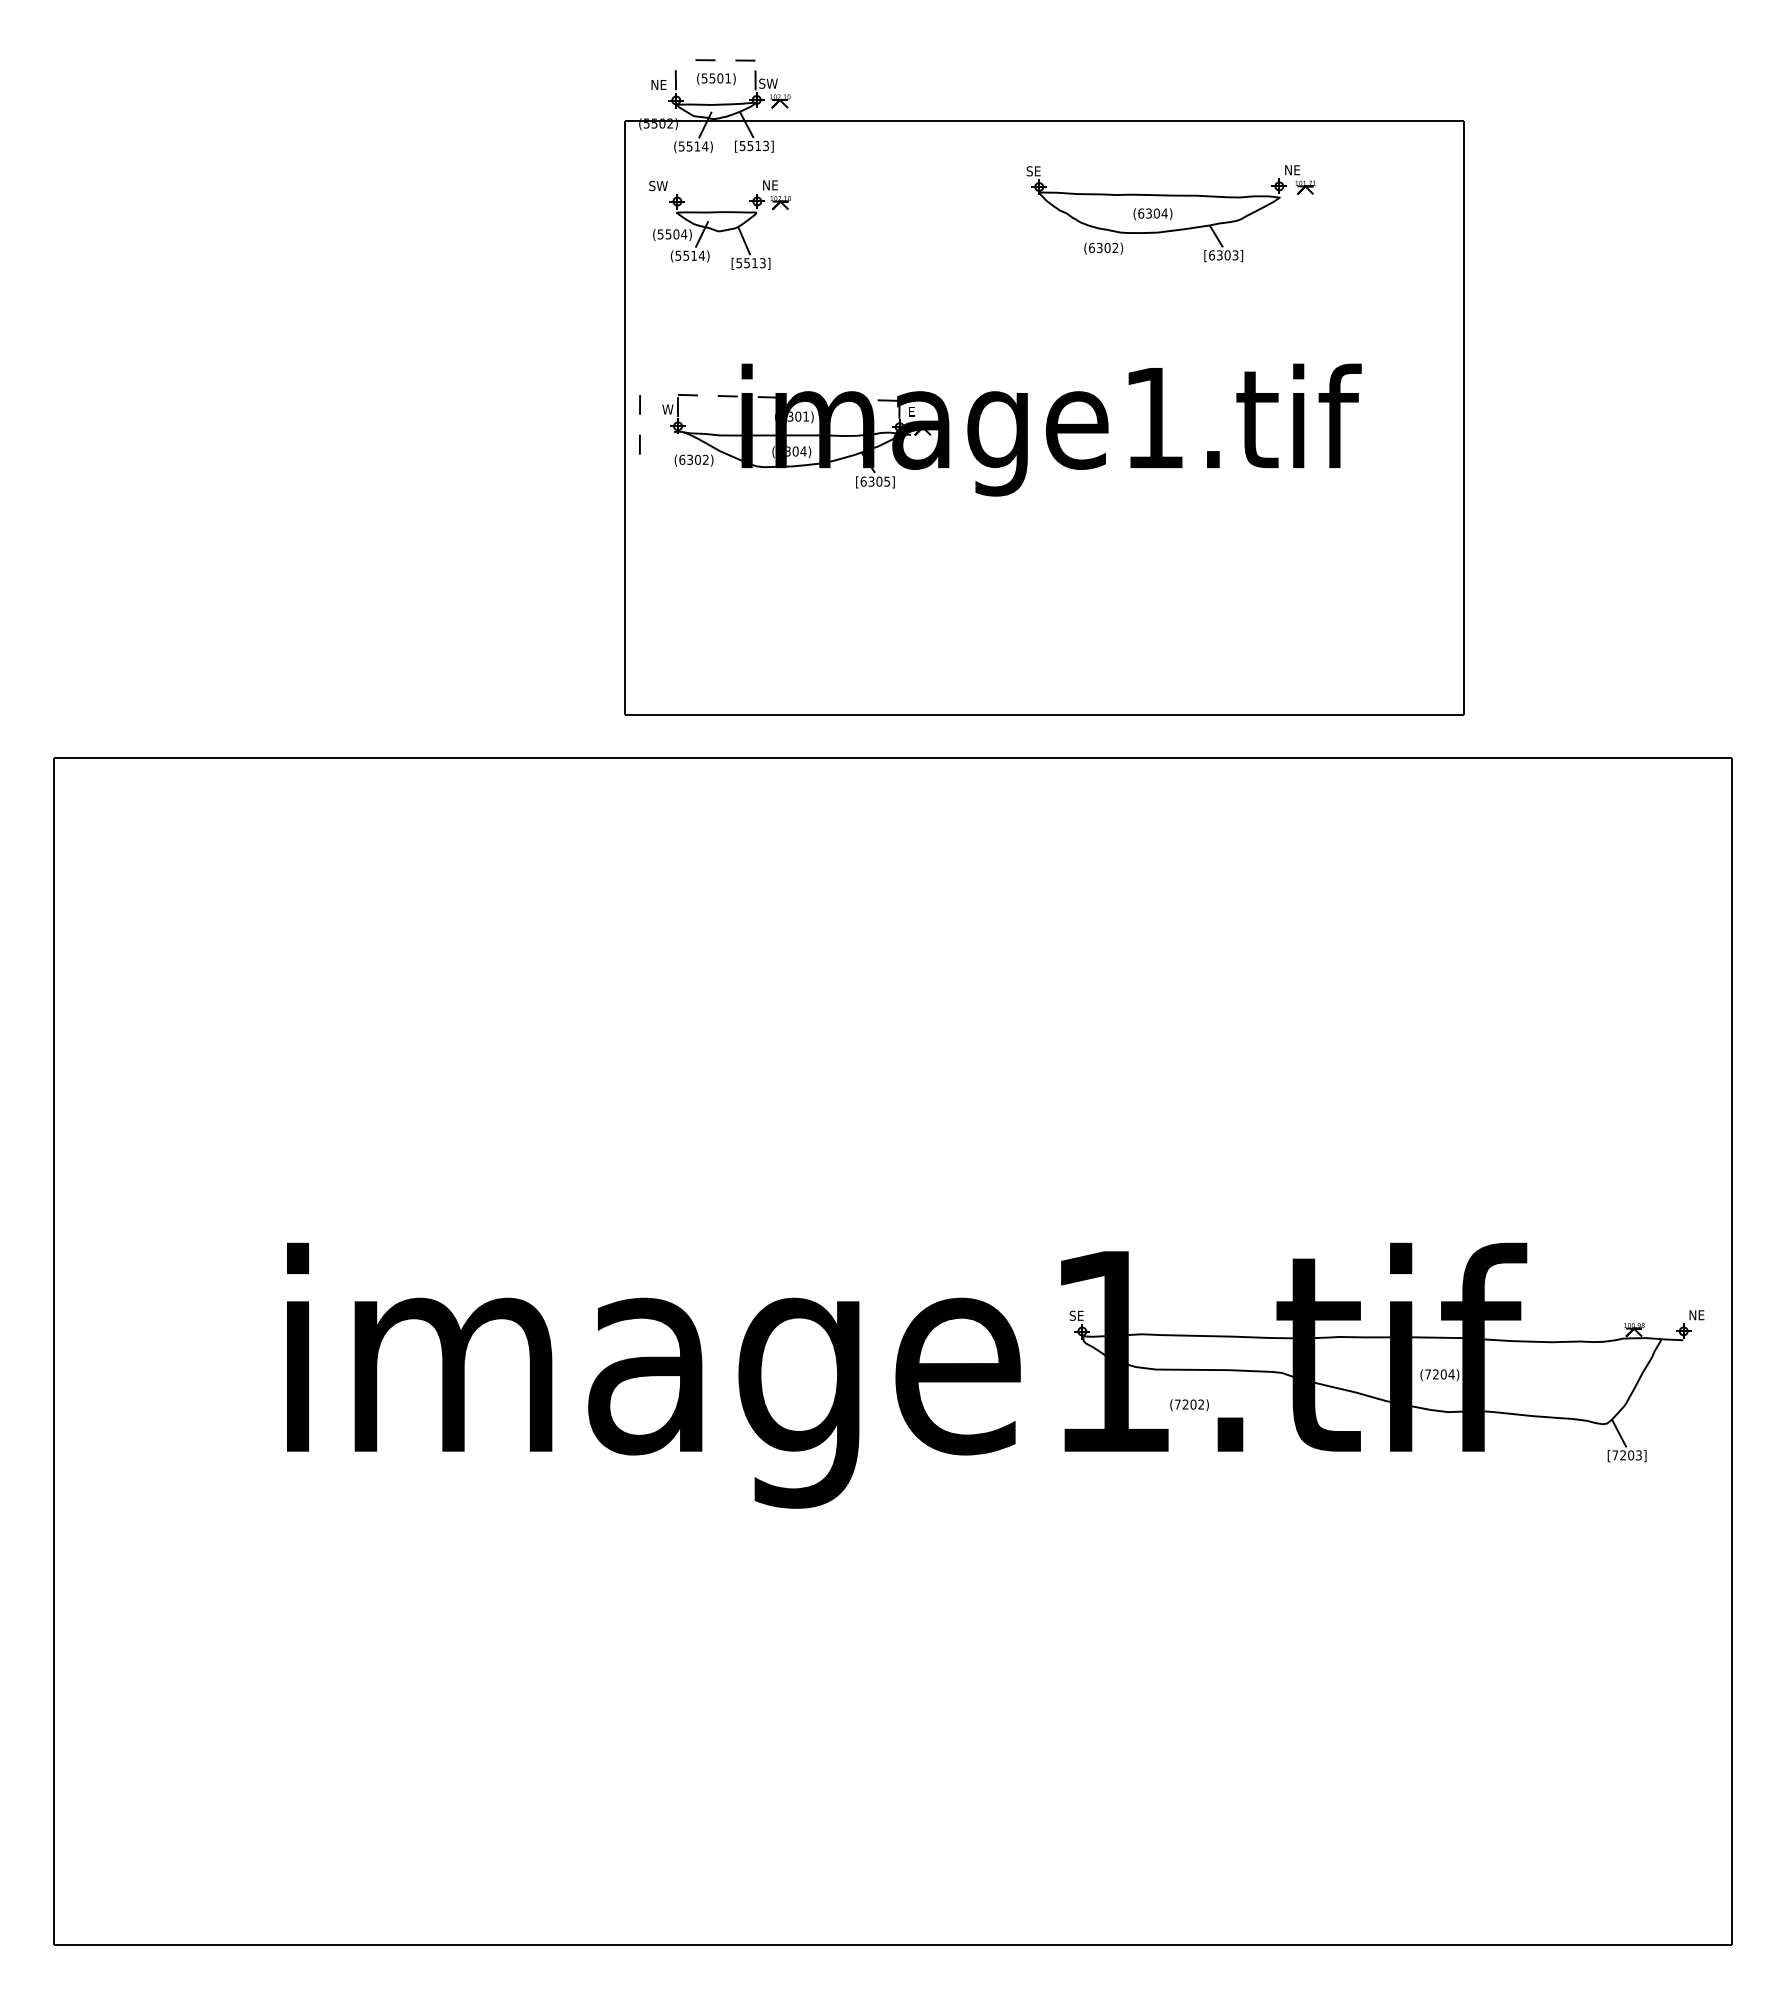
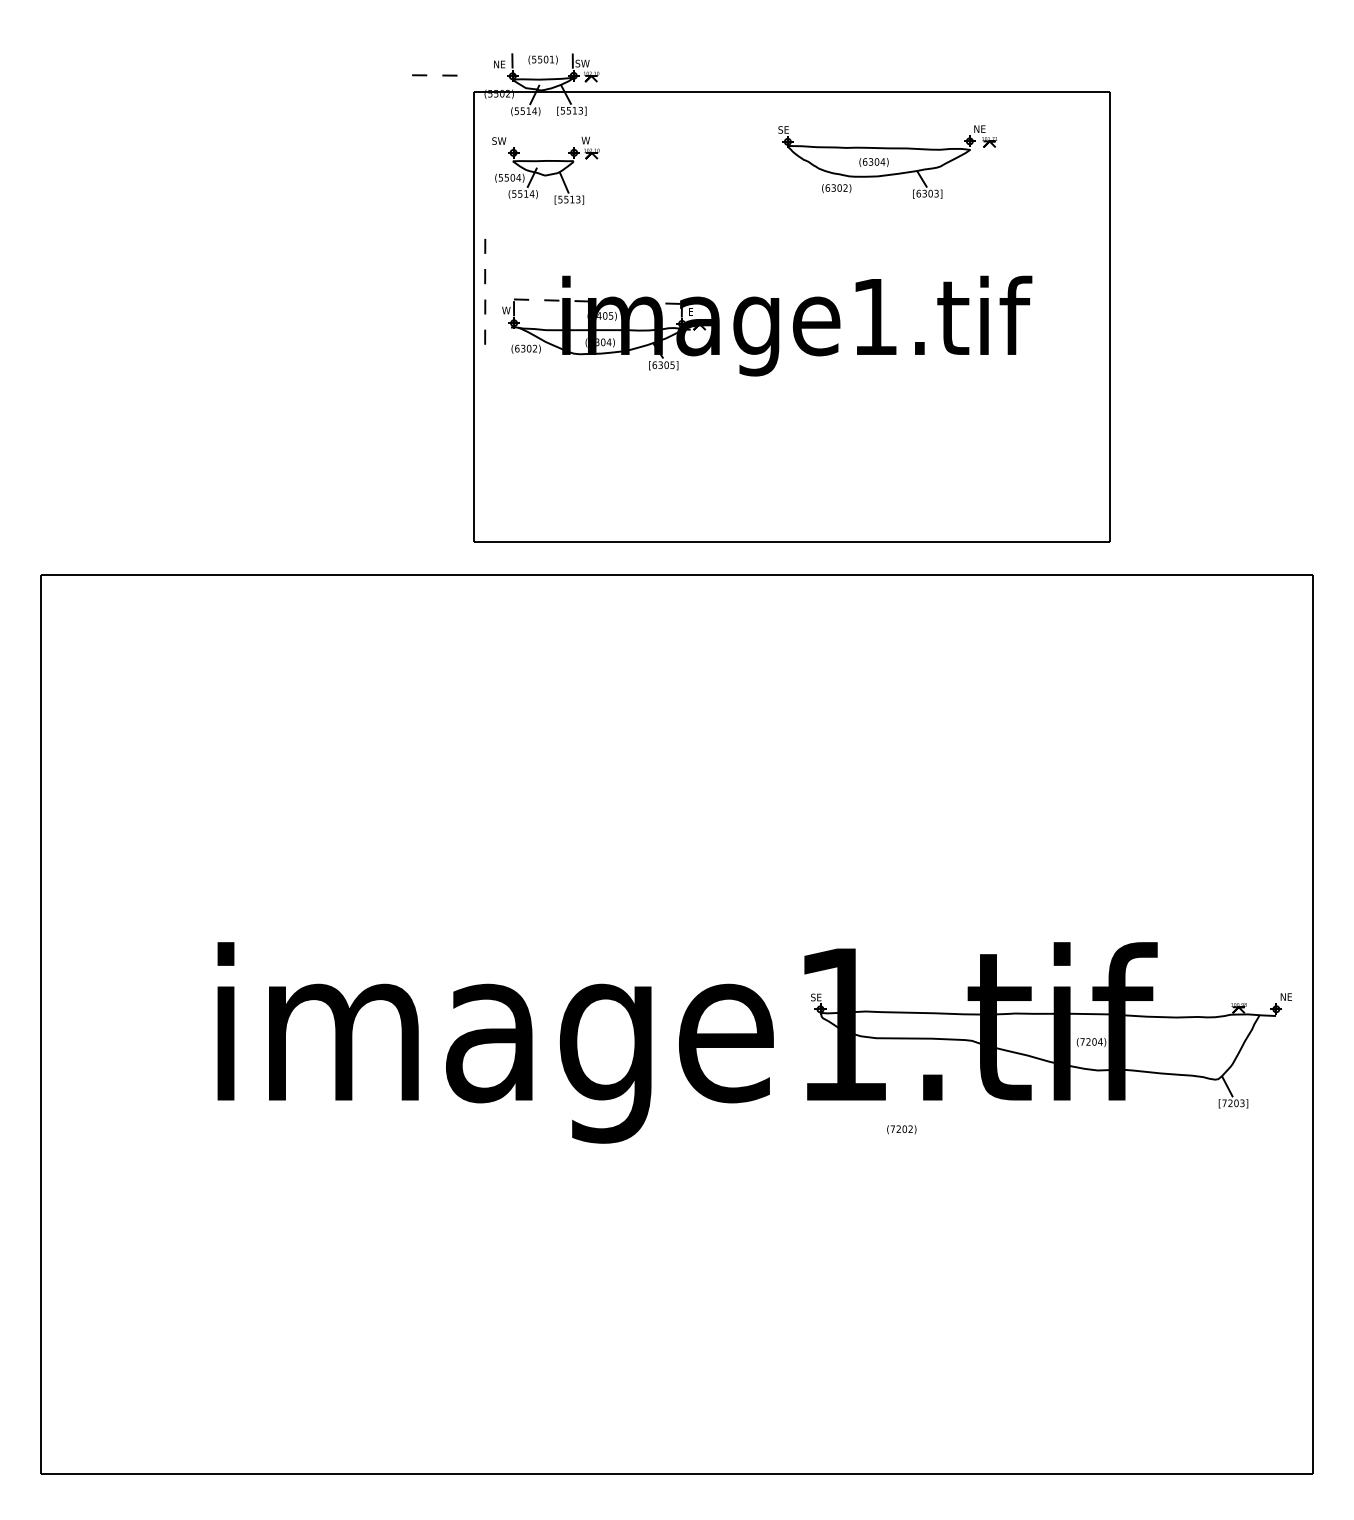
line: (715, 60) -> (427, 75), moved
text: (770, 185) -> (584, 140), NE -> W
line: (639, 334) -> (484, 253), added
text: (797, 416) -> (604, 315), (6301) -> (4405)
text: (1189, 1405) -> (901, 1129), moved

